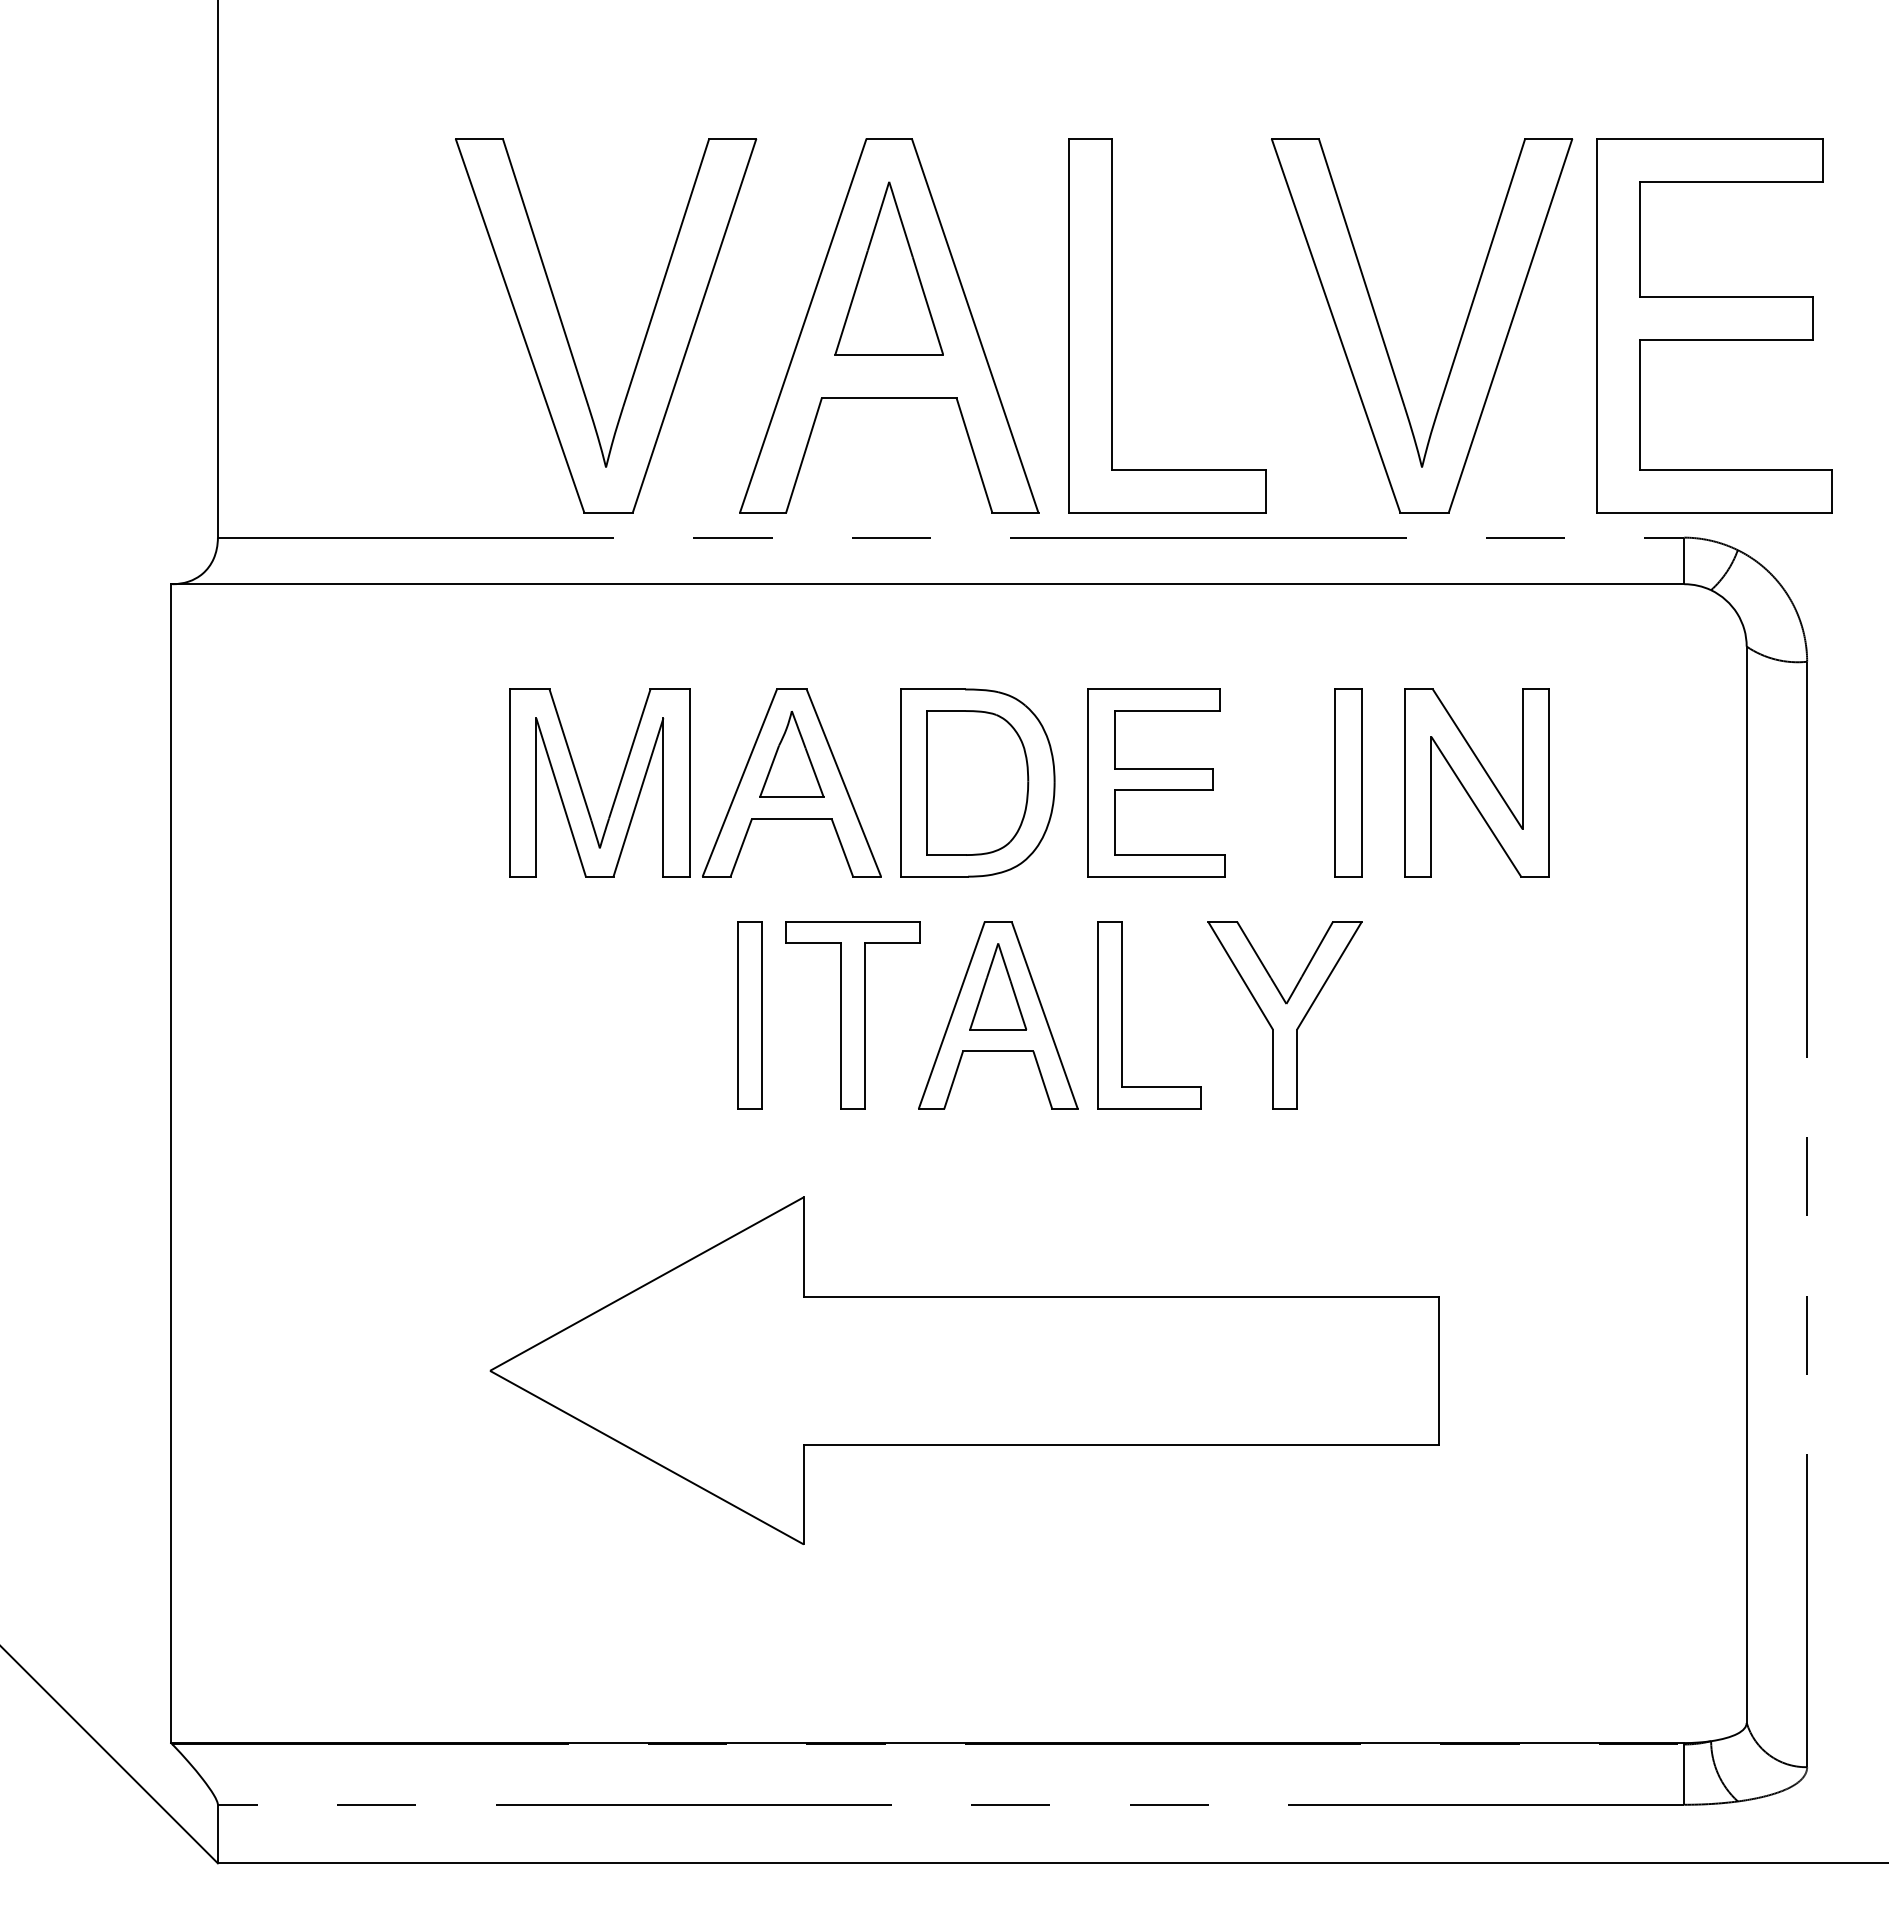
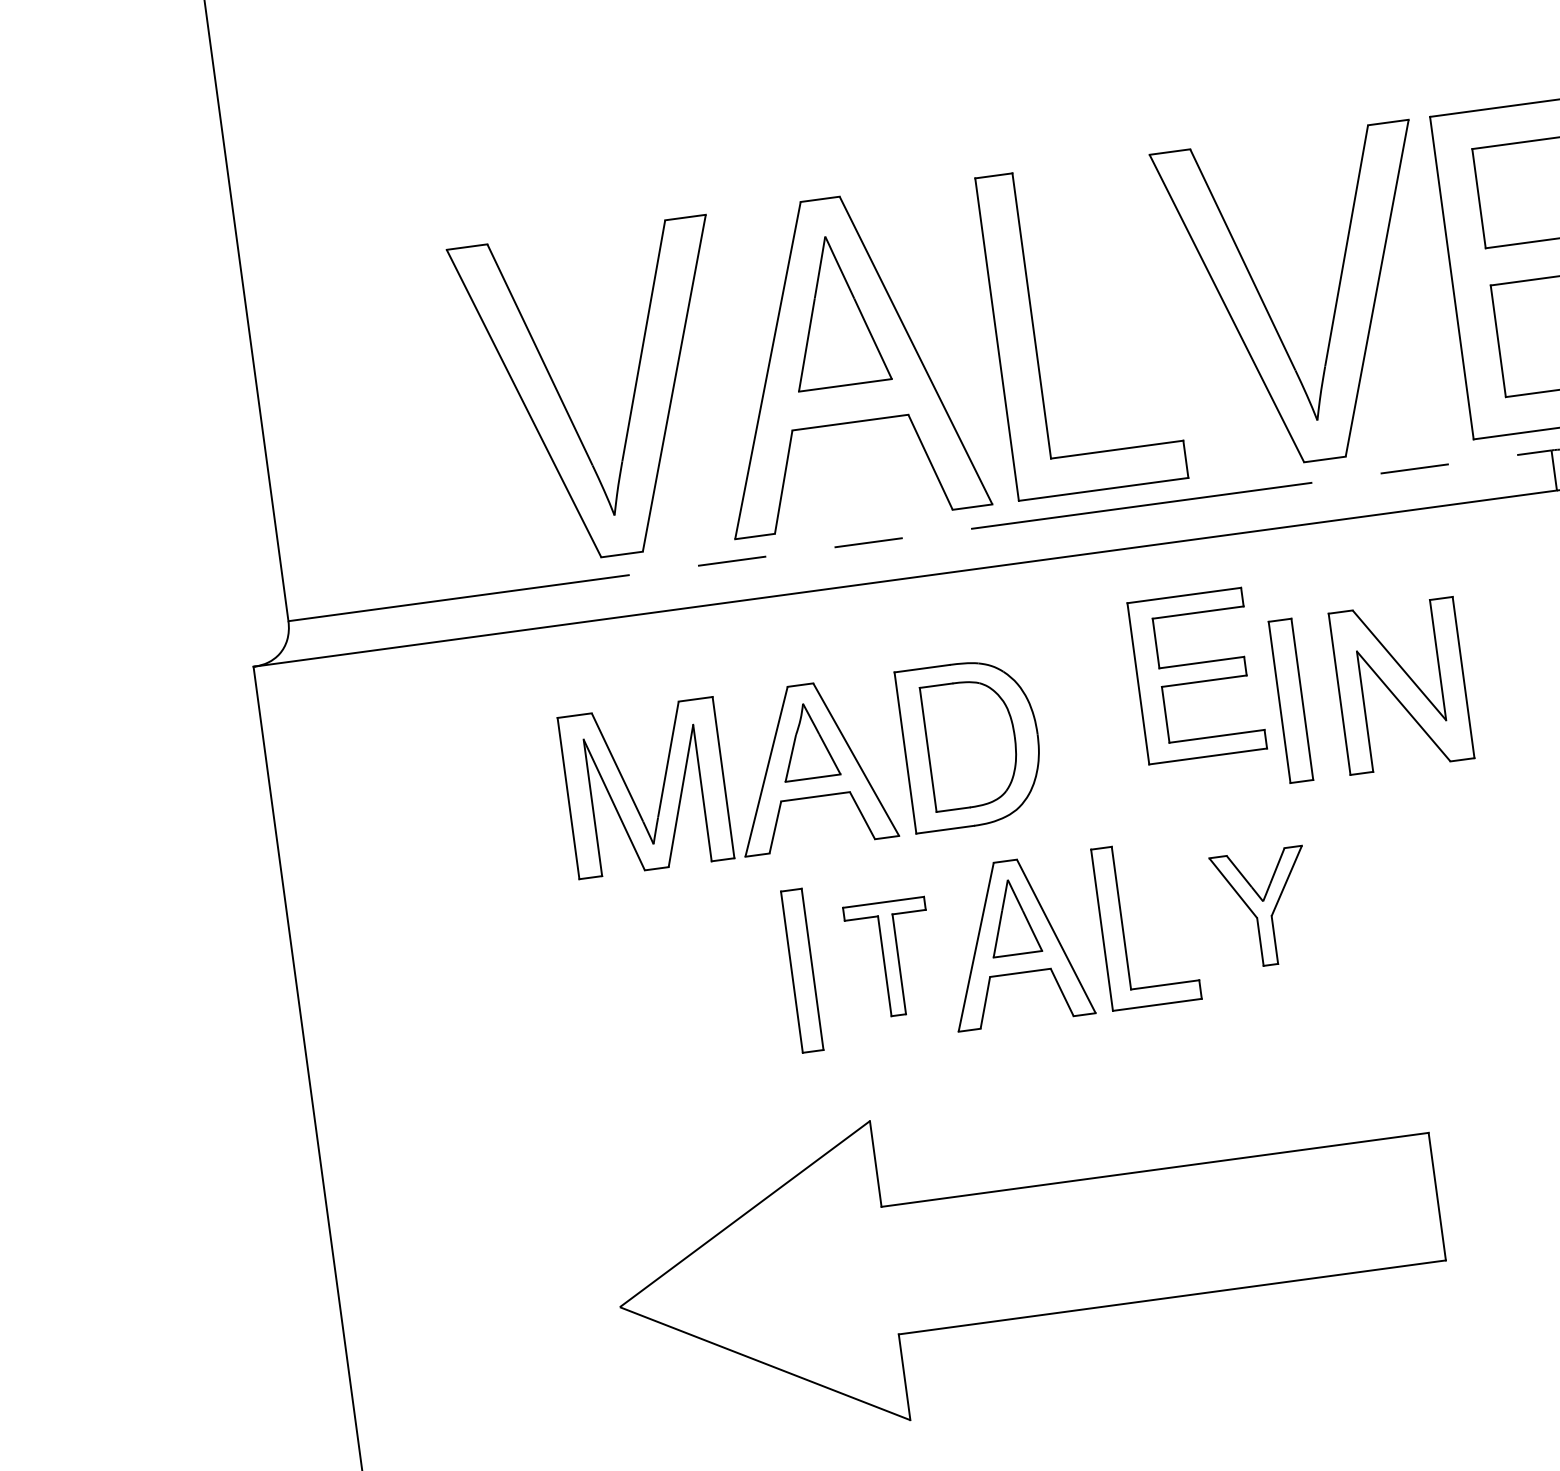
part: (1156, 782) -> (1197, 675), moved
part: (852, 1015) -> (890, 958), size x0.7
part: (1284, 1015) -> (1262, 908), size x0.7

